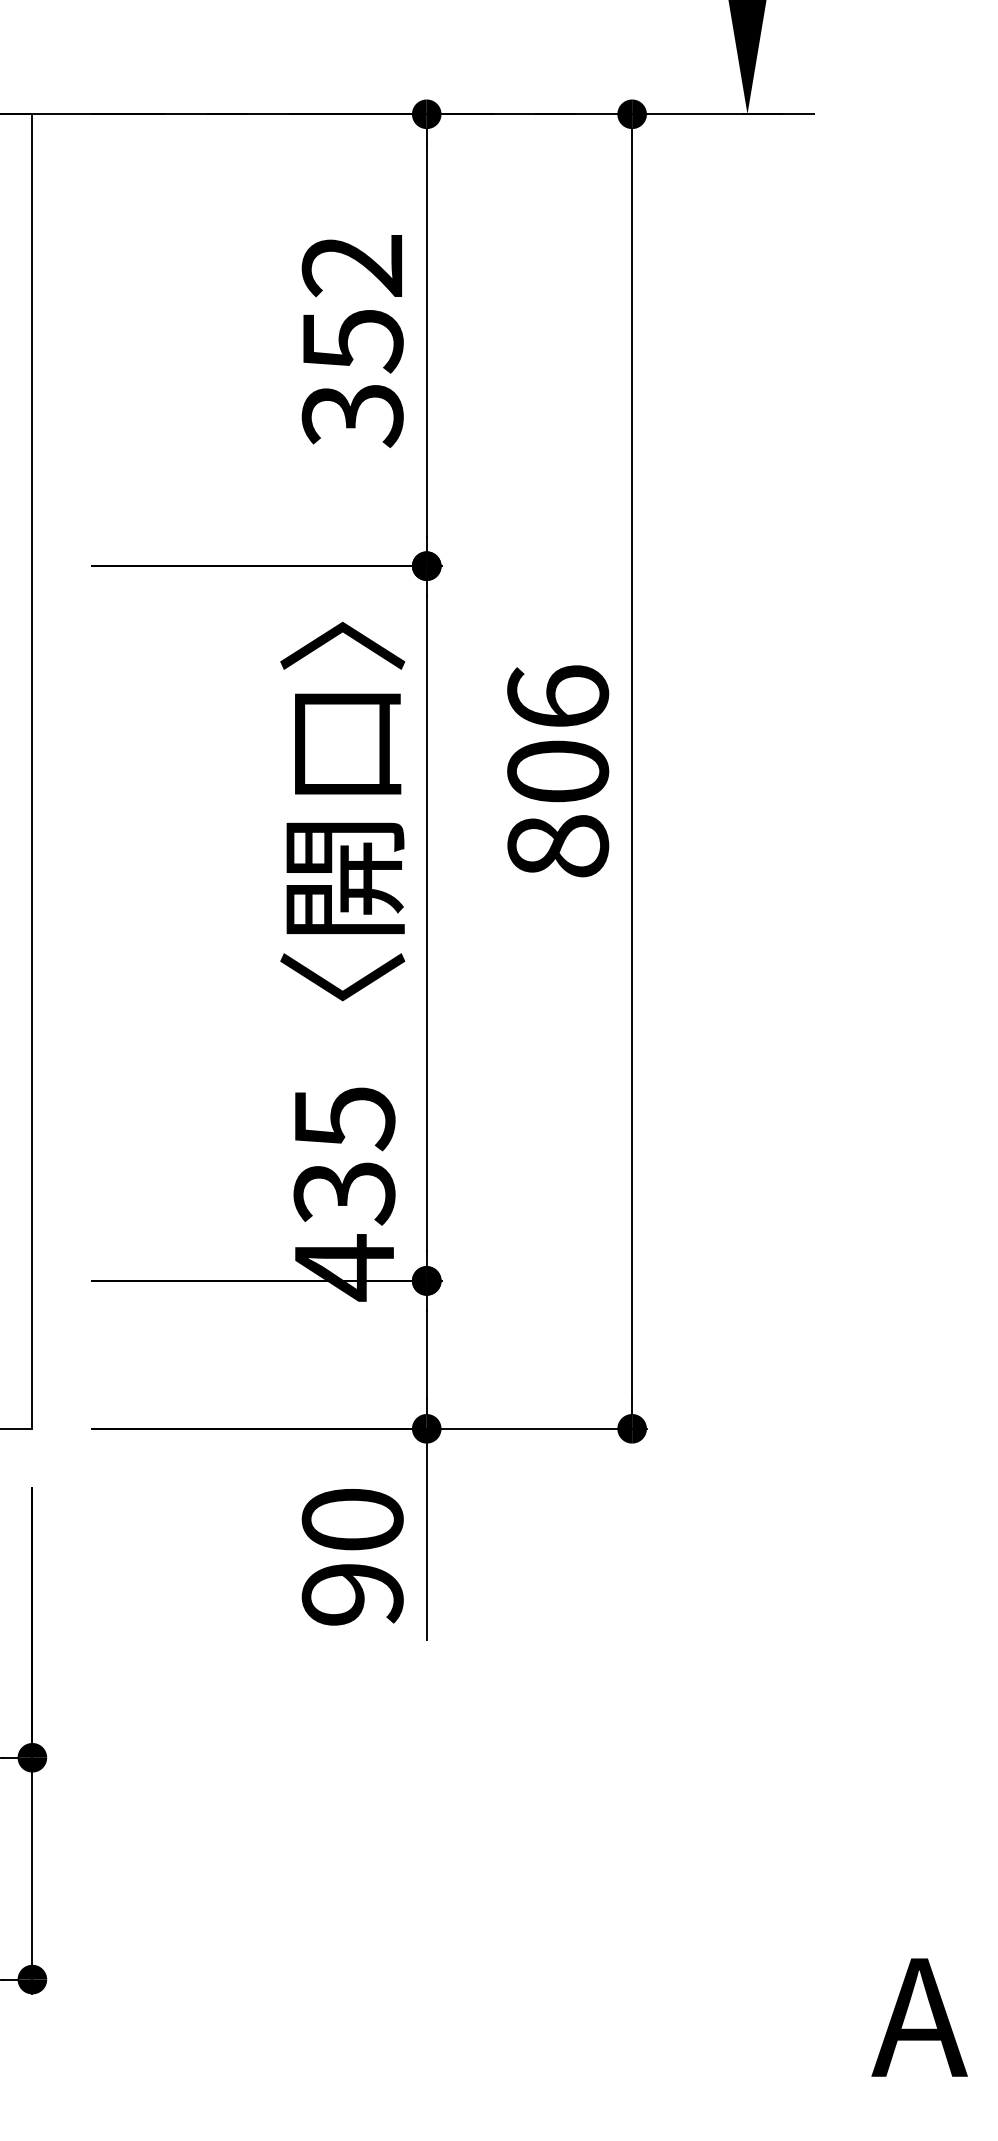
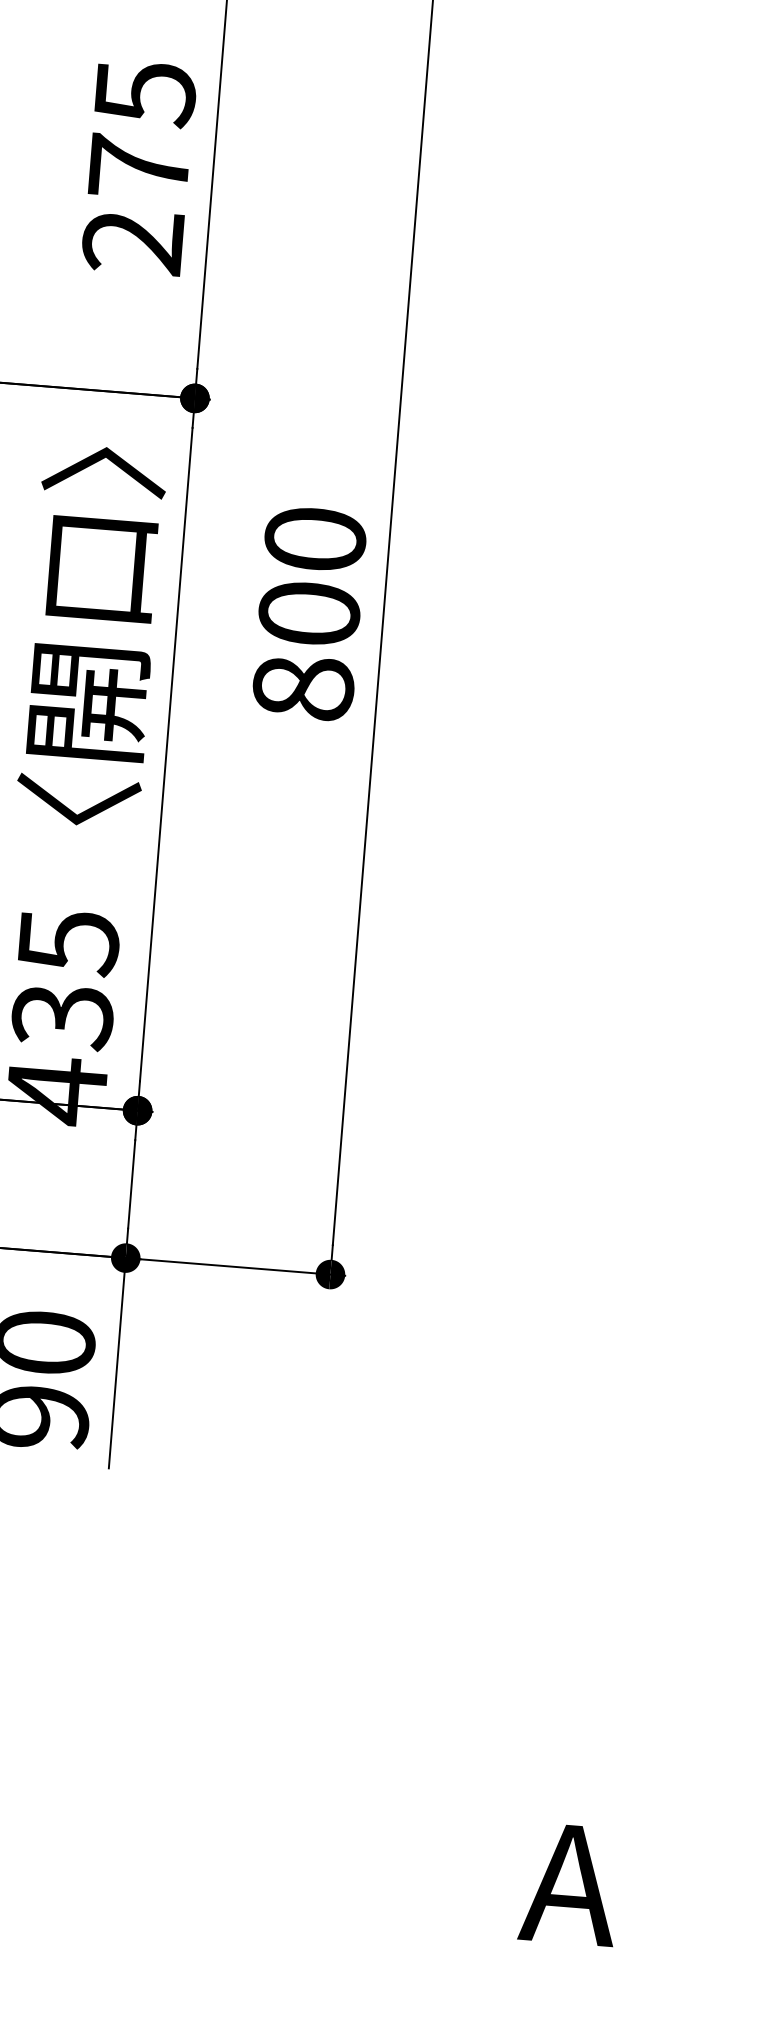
text: (352, 341) -> (138, 168), 352 -> 275
text: (558, 696) -> (315, 538), 806 -> 800

